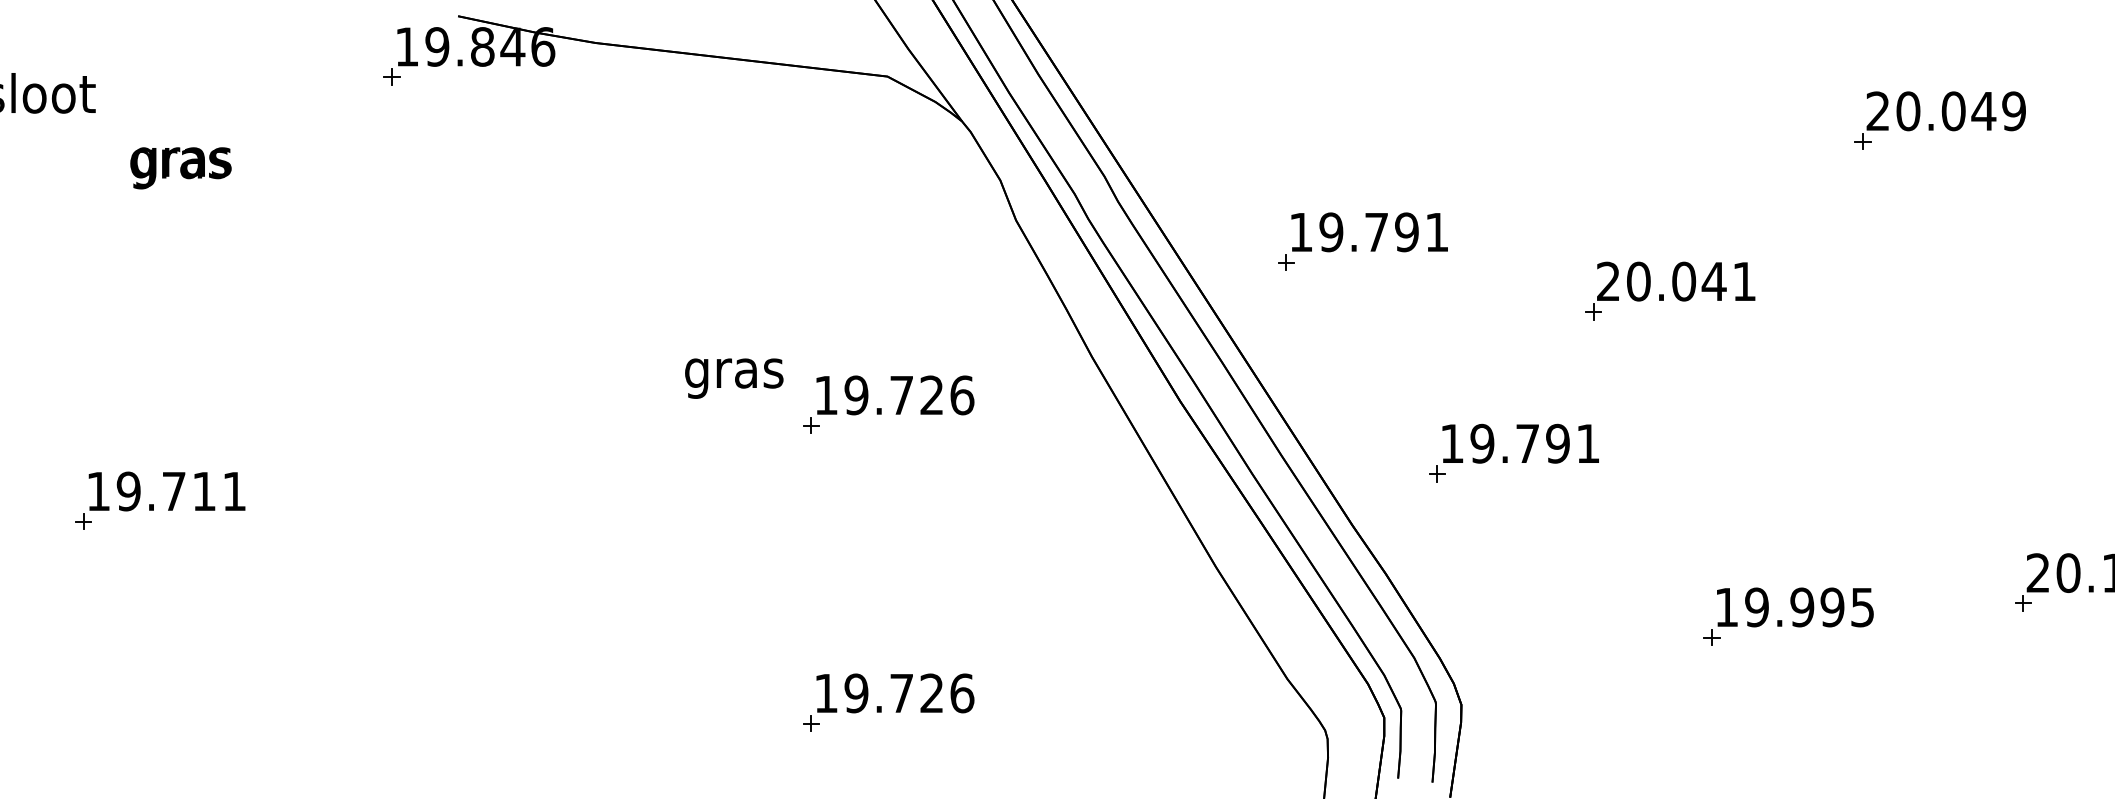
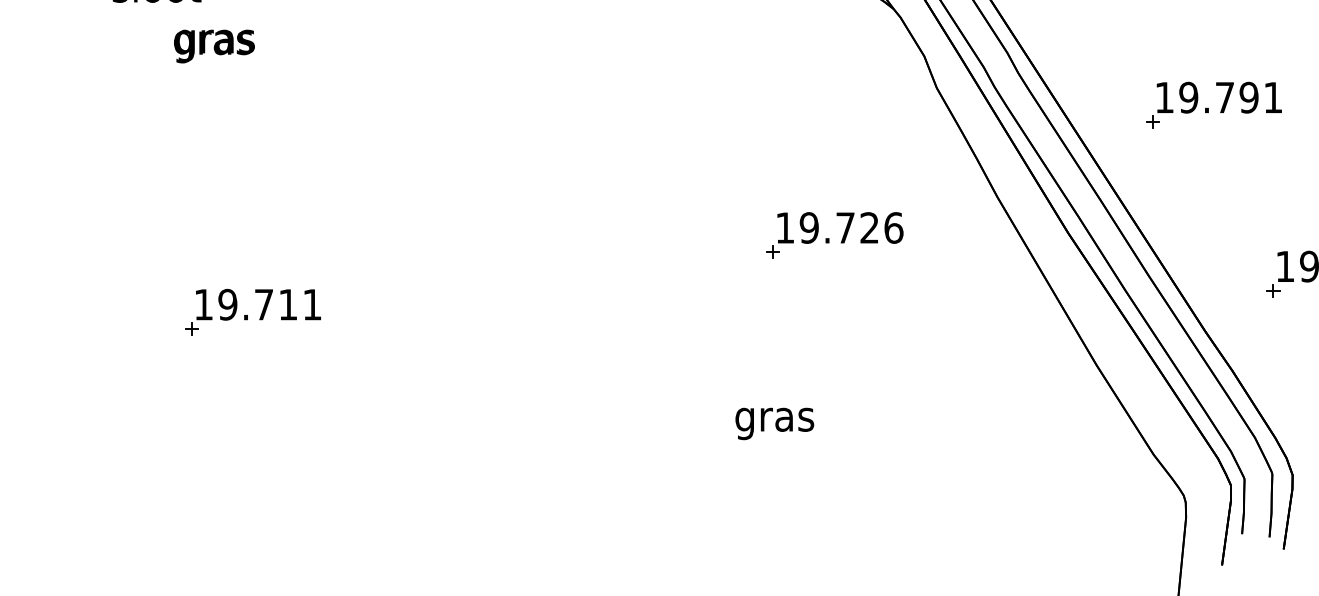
text: (180, 168) -> (214, 46), moved
text: (734, 378) -> (774, 423), moved
part: (881, 706) -> (829, 476), removed

